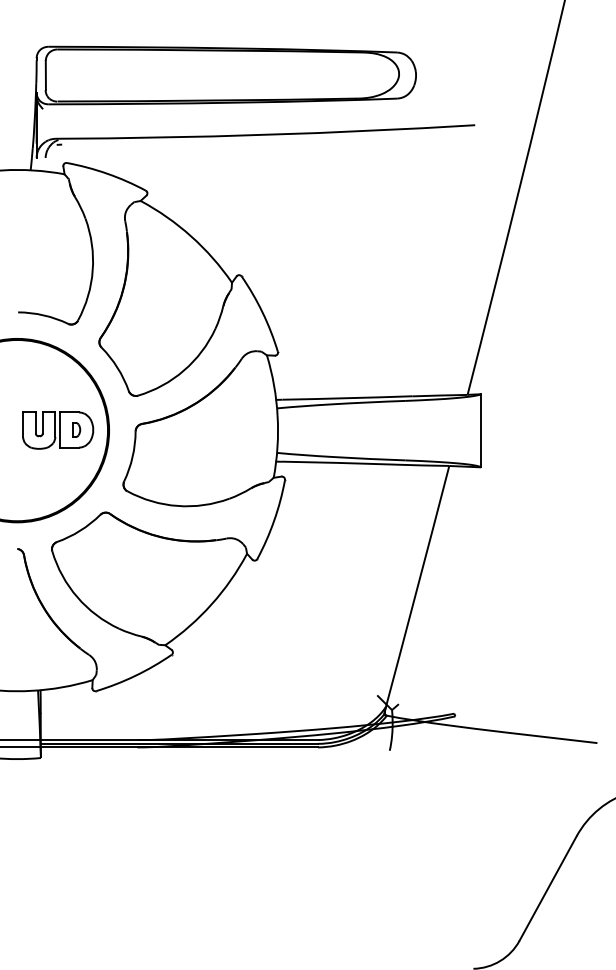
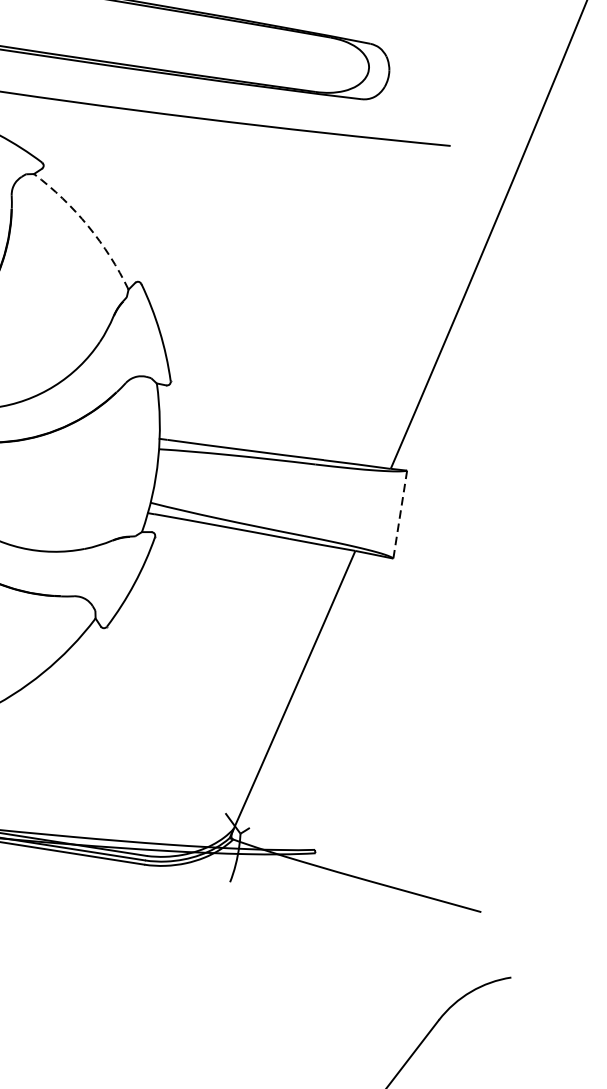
arc: (191, 236) -> (88, 226), solid -> dashed
line: (481, 430) -> (400, 514), solid -> dashed

